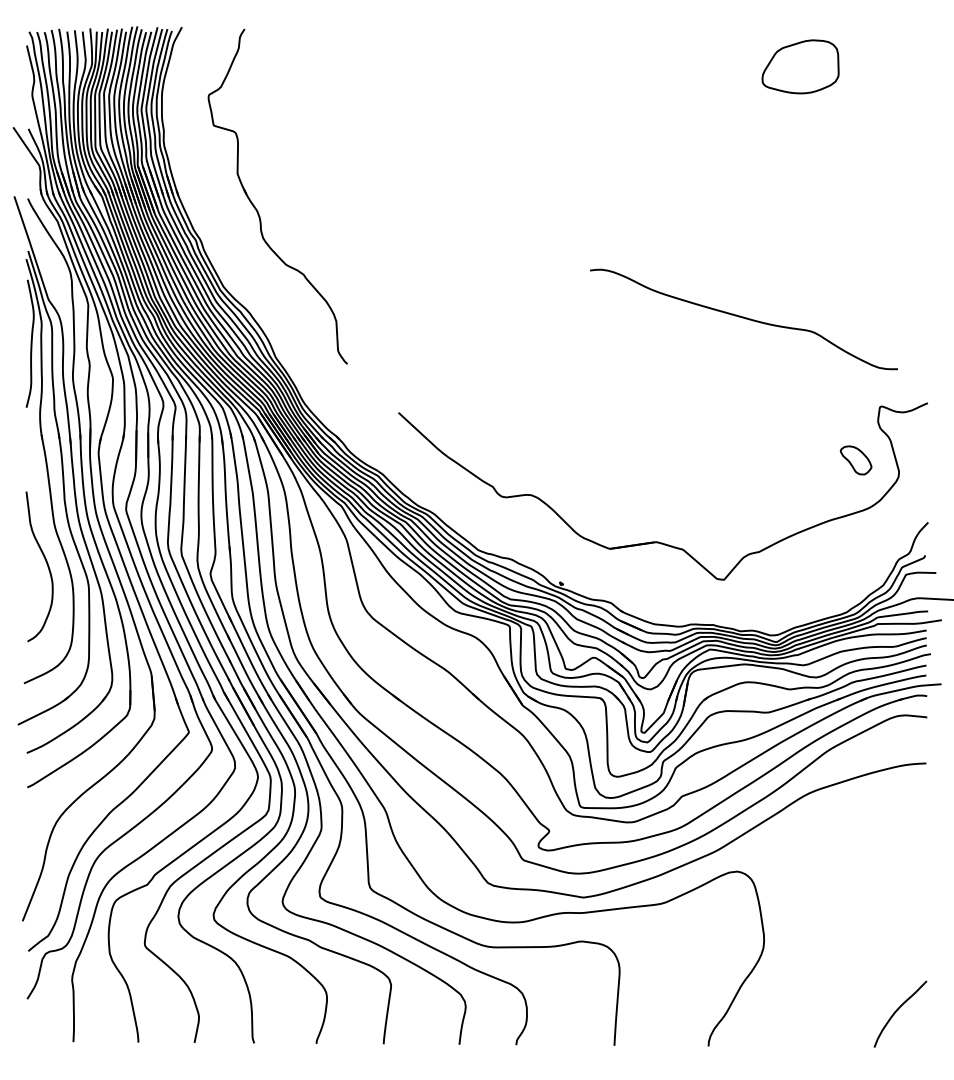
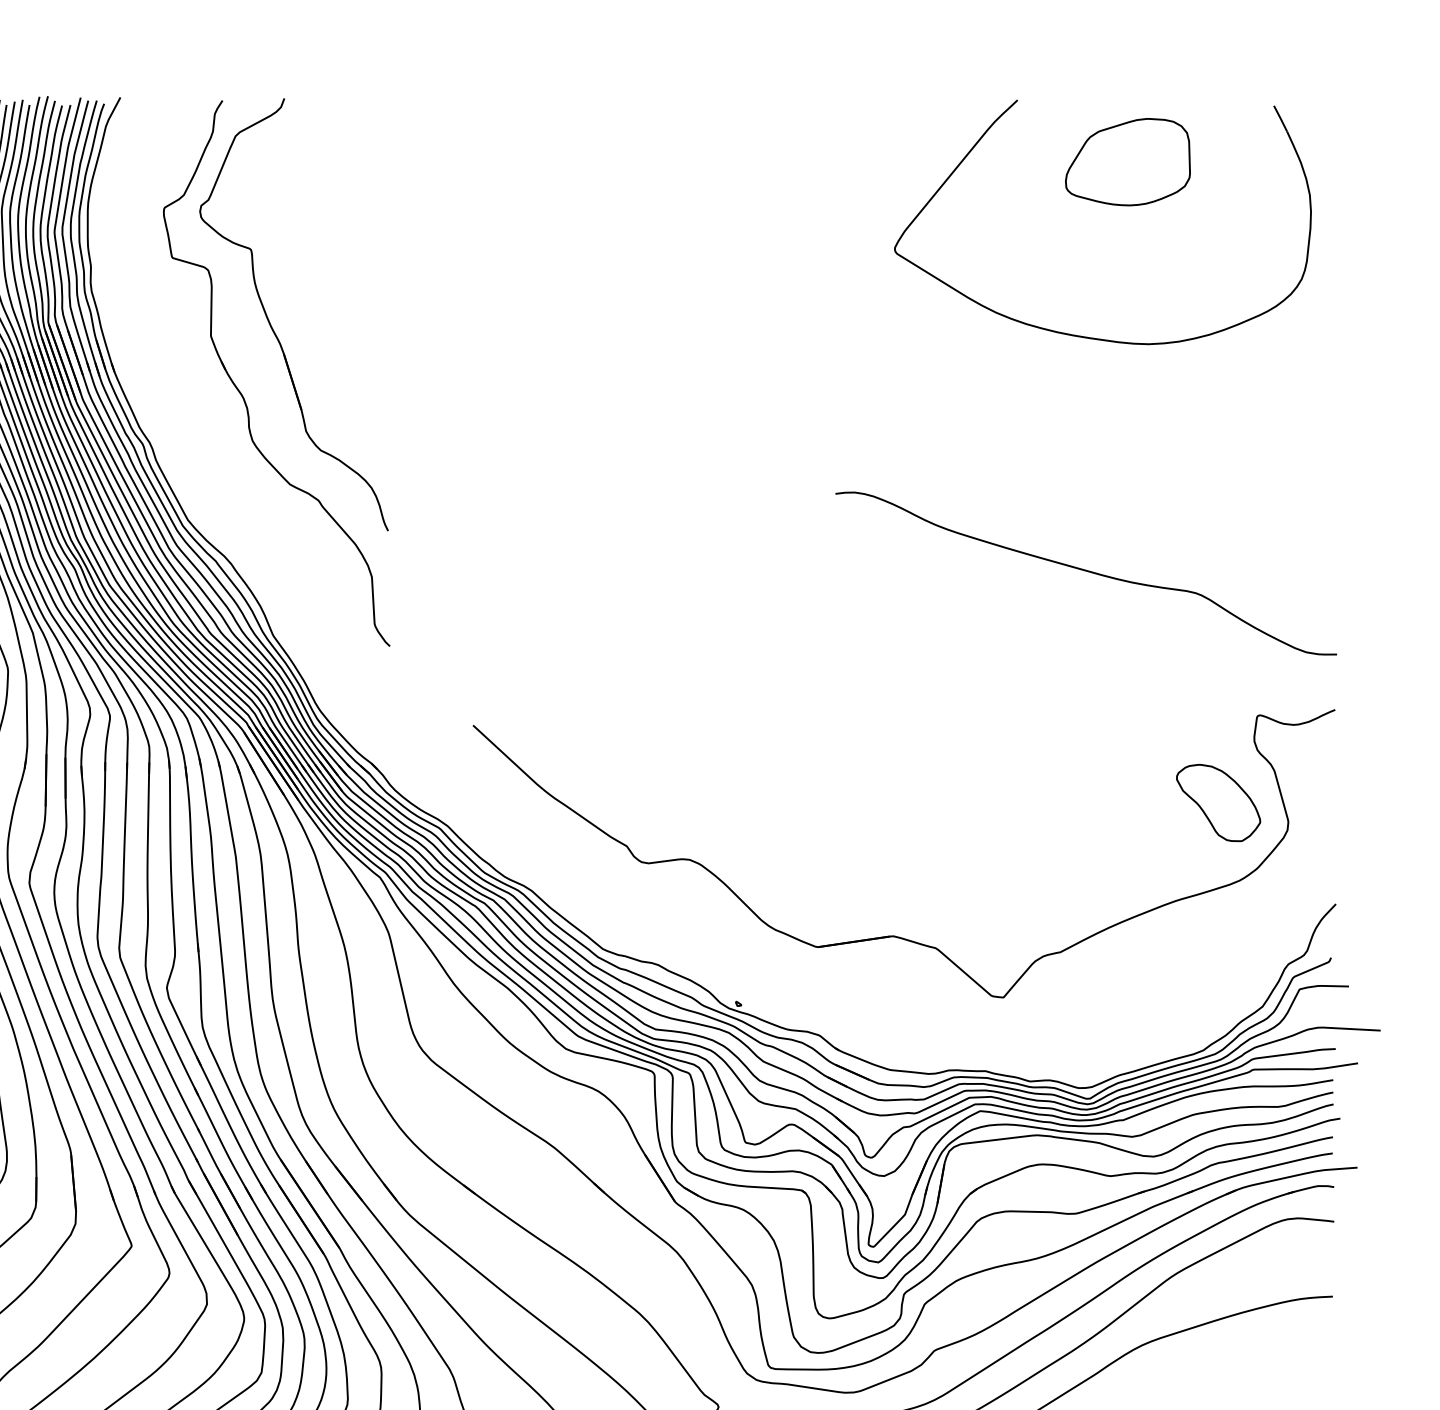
part: (275, 167) -> (272, 326), added
part: (776, 173) -> (1088, 335), added
curve: (743, 318) -> (1085, 571), moved
part: (855, 460) -> (1217, 803), size x1.67

